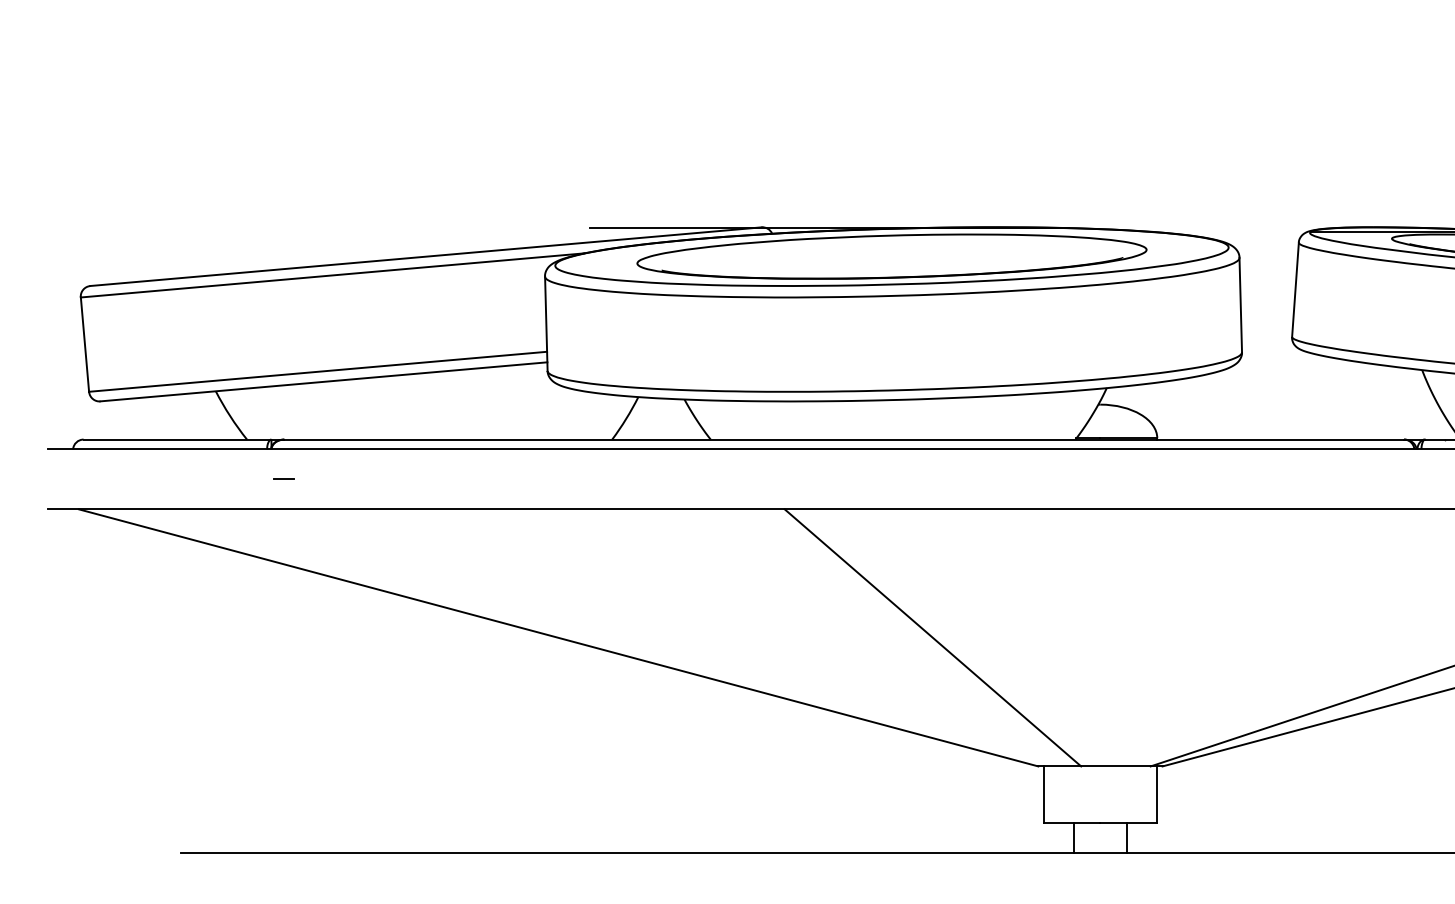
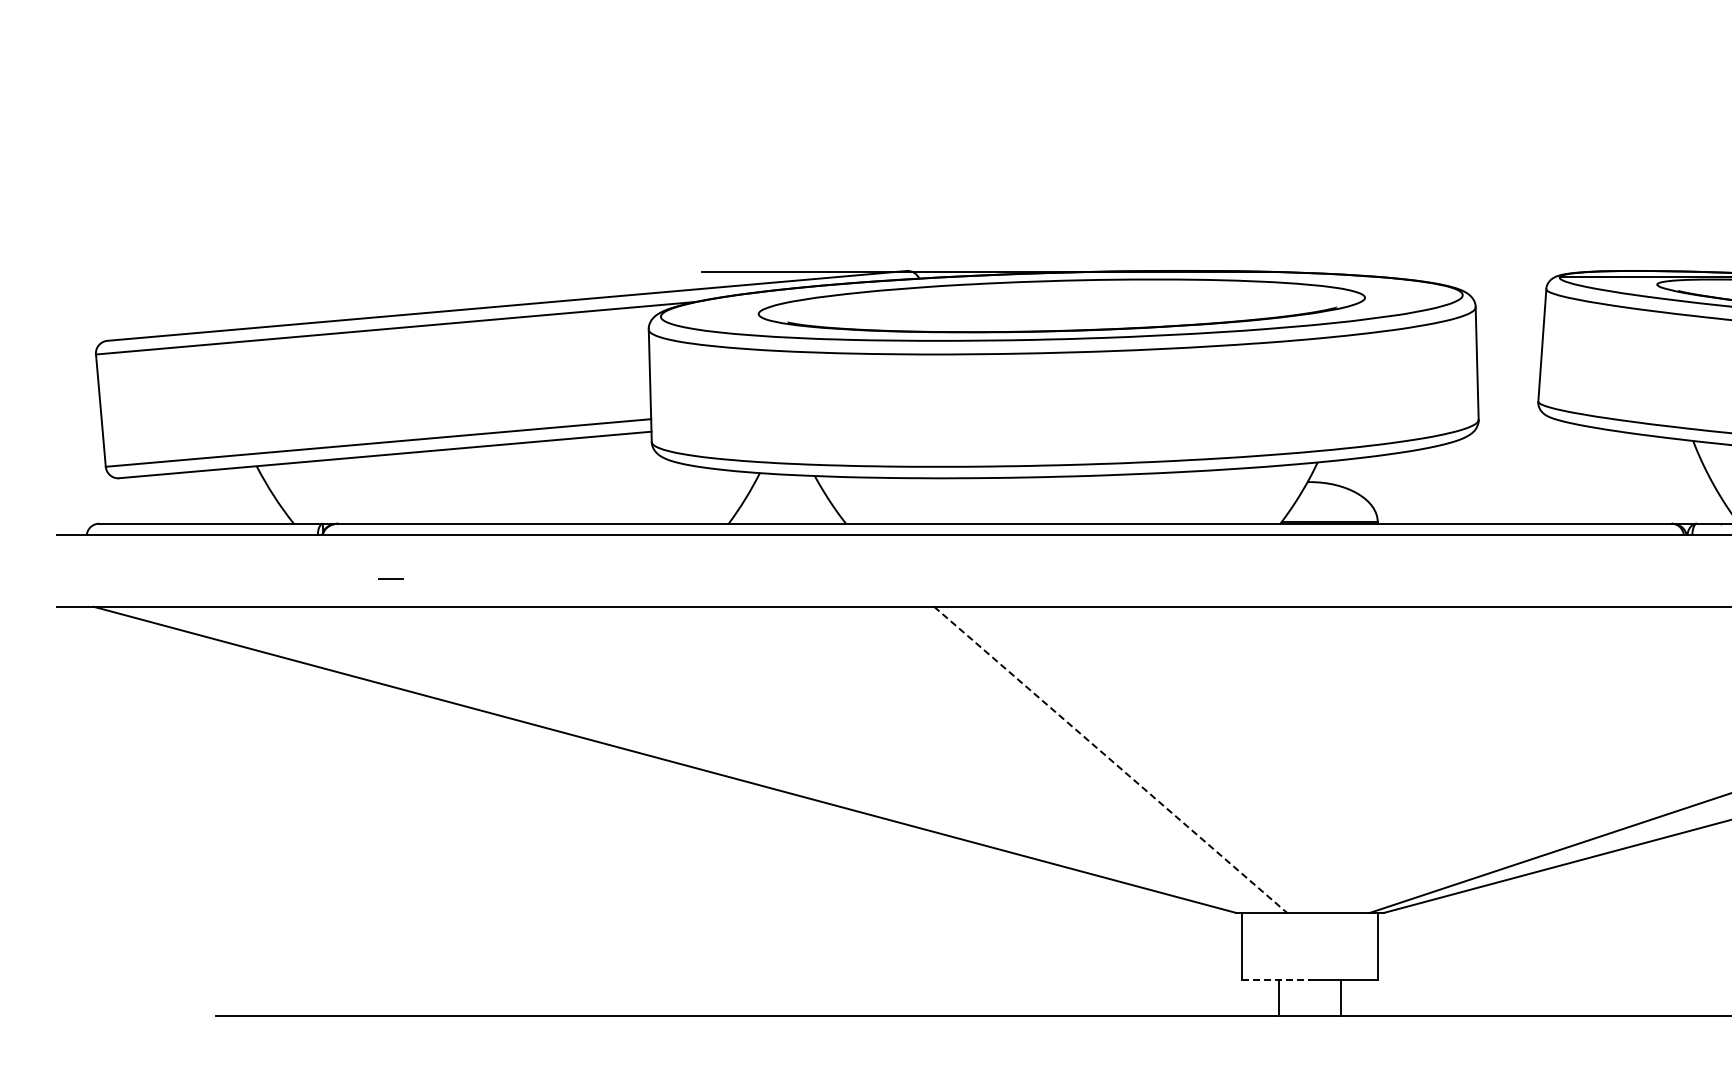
line: (283, 478) -> (390, 578), moved
line: (932, 637) -> (1110, 759), solid -> dashed
line: (1072, 822) -> (1276, 979), solid -> dashed

